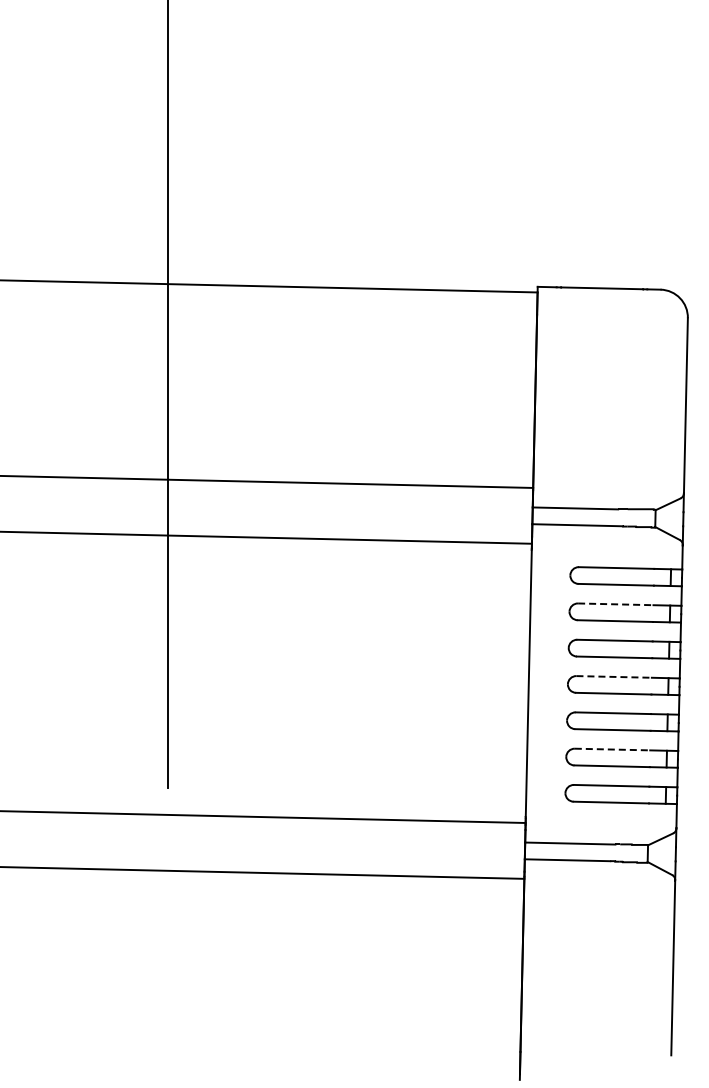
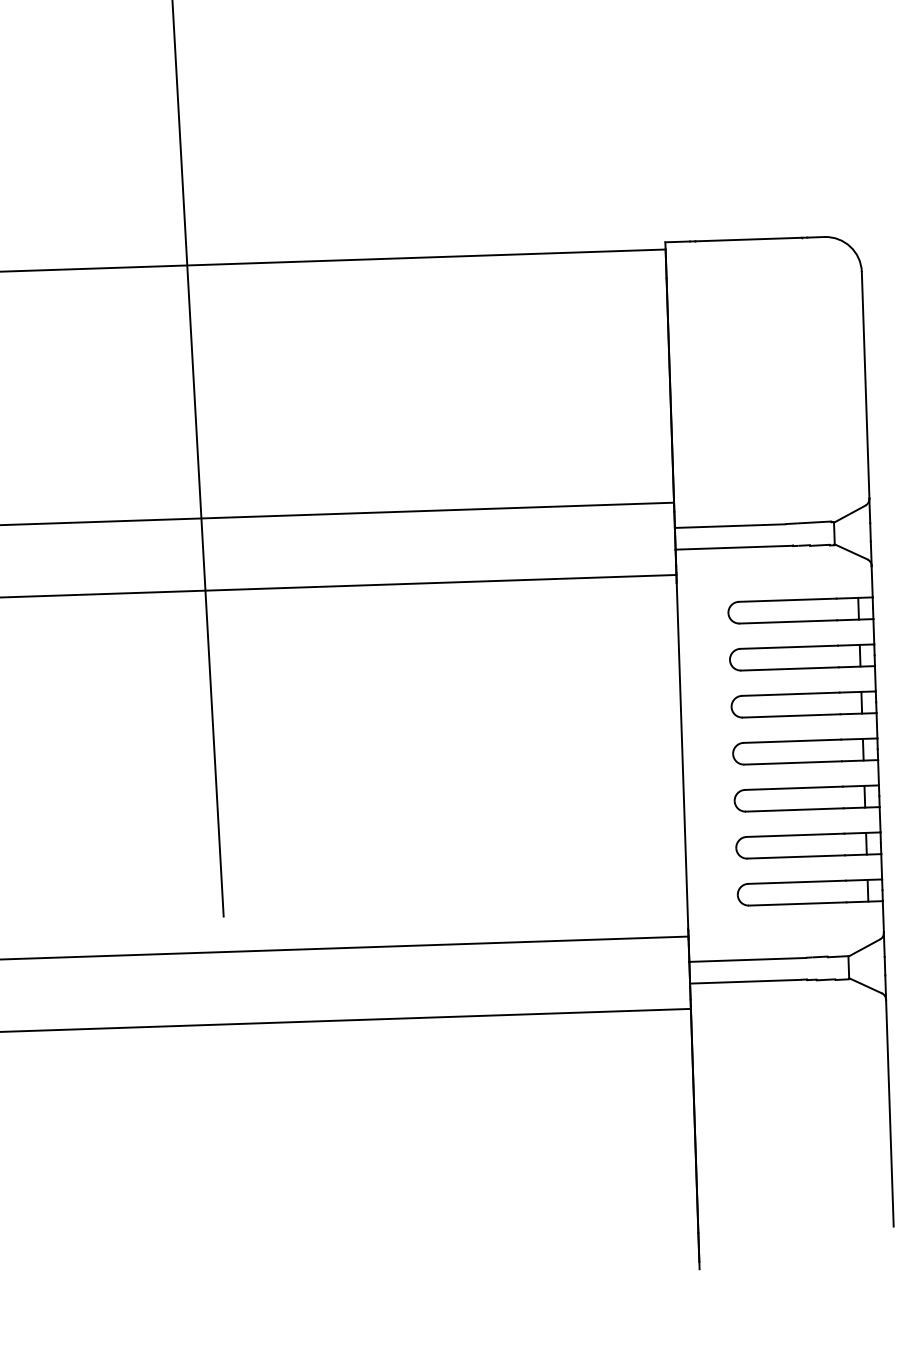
line: (615, 604) -> (788, 647), dashed -> solid
line: (614, 676) -> (792, 740), dashed -> solid
line: (612, 749) -> (795, 835), dashed -> solid

